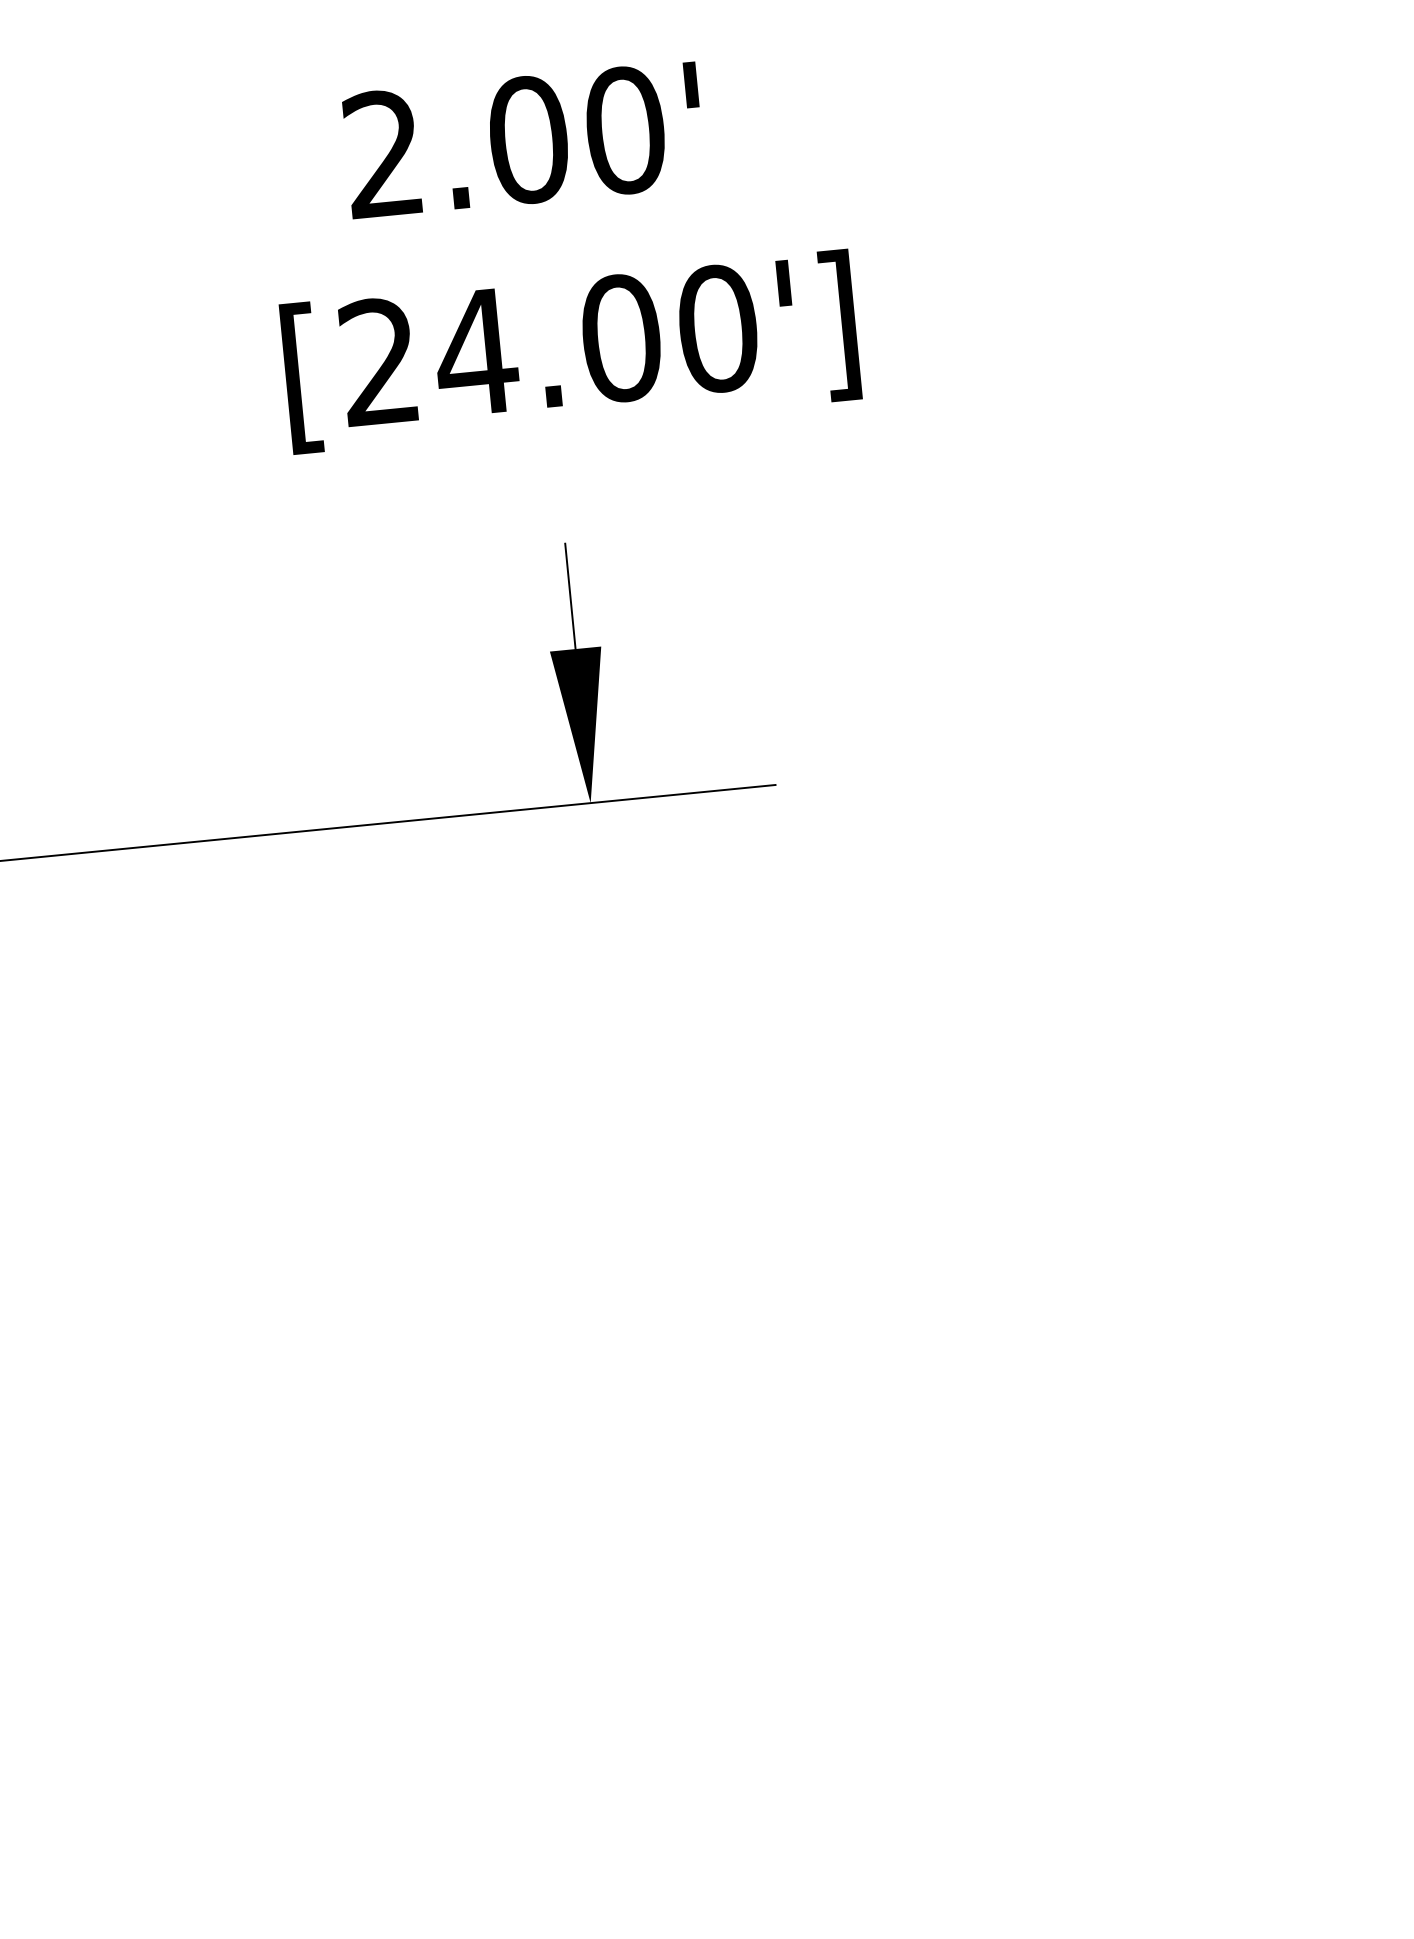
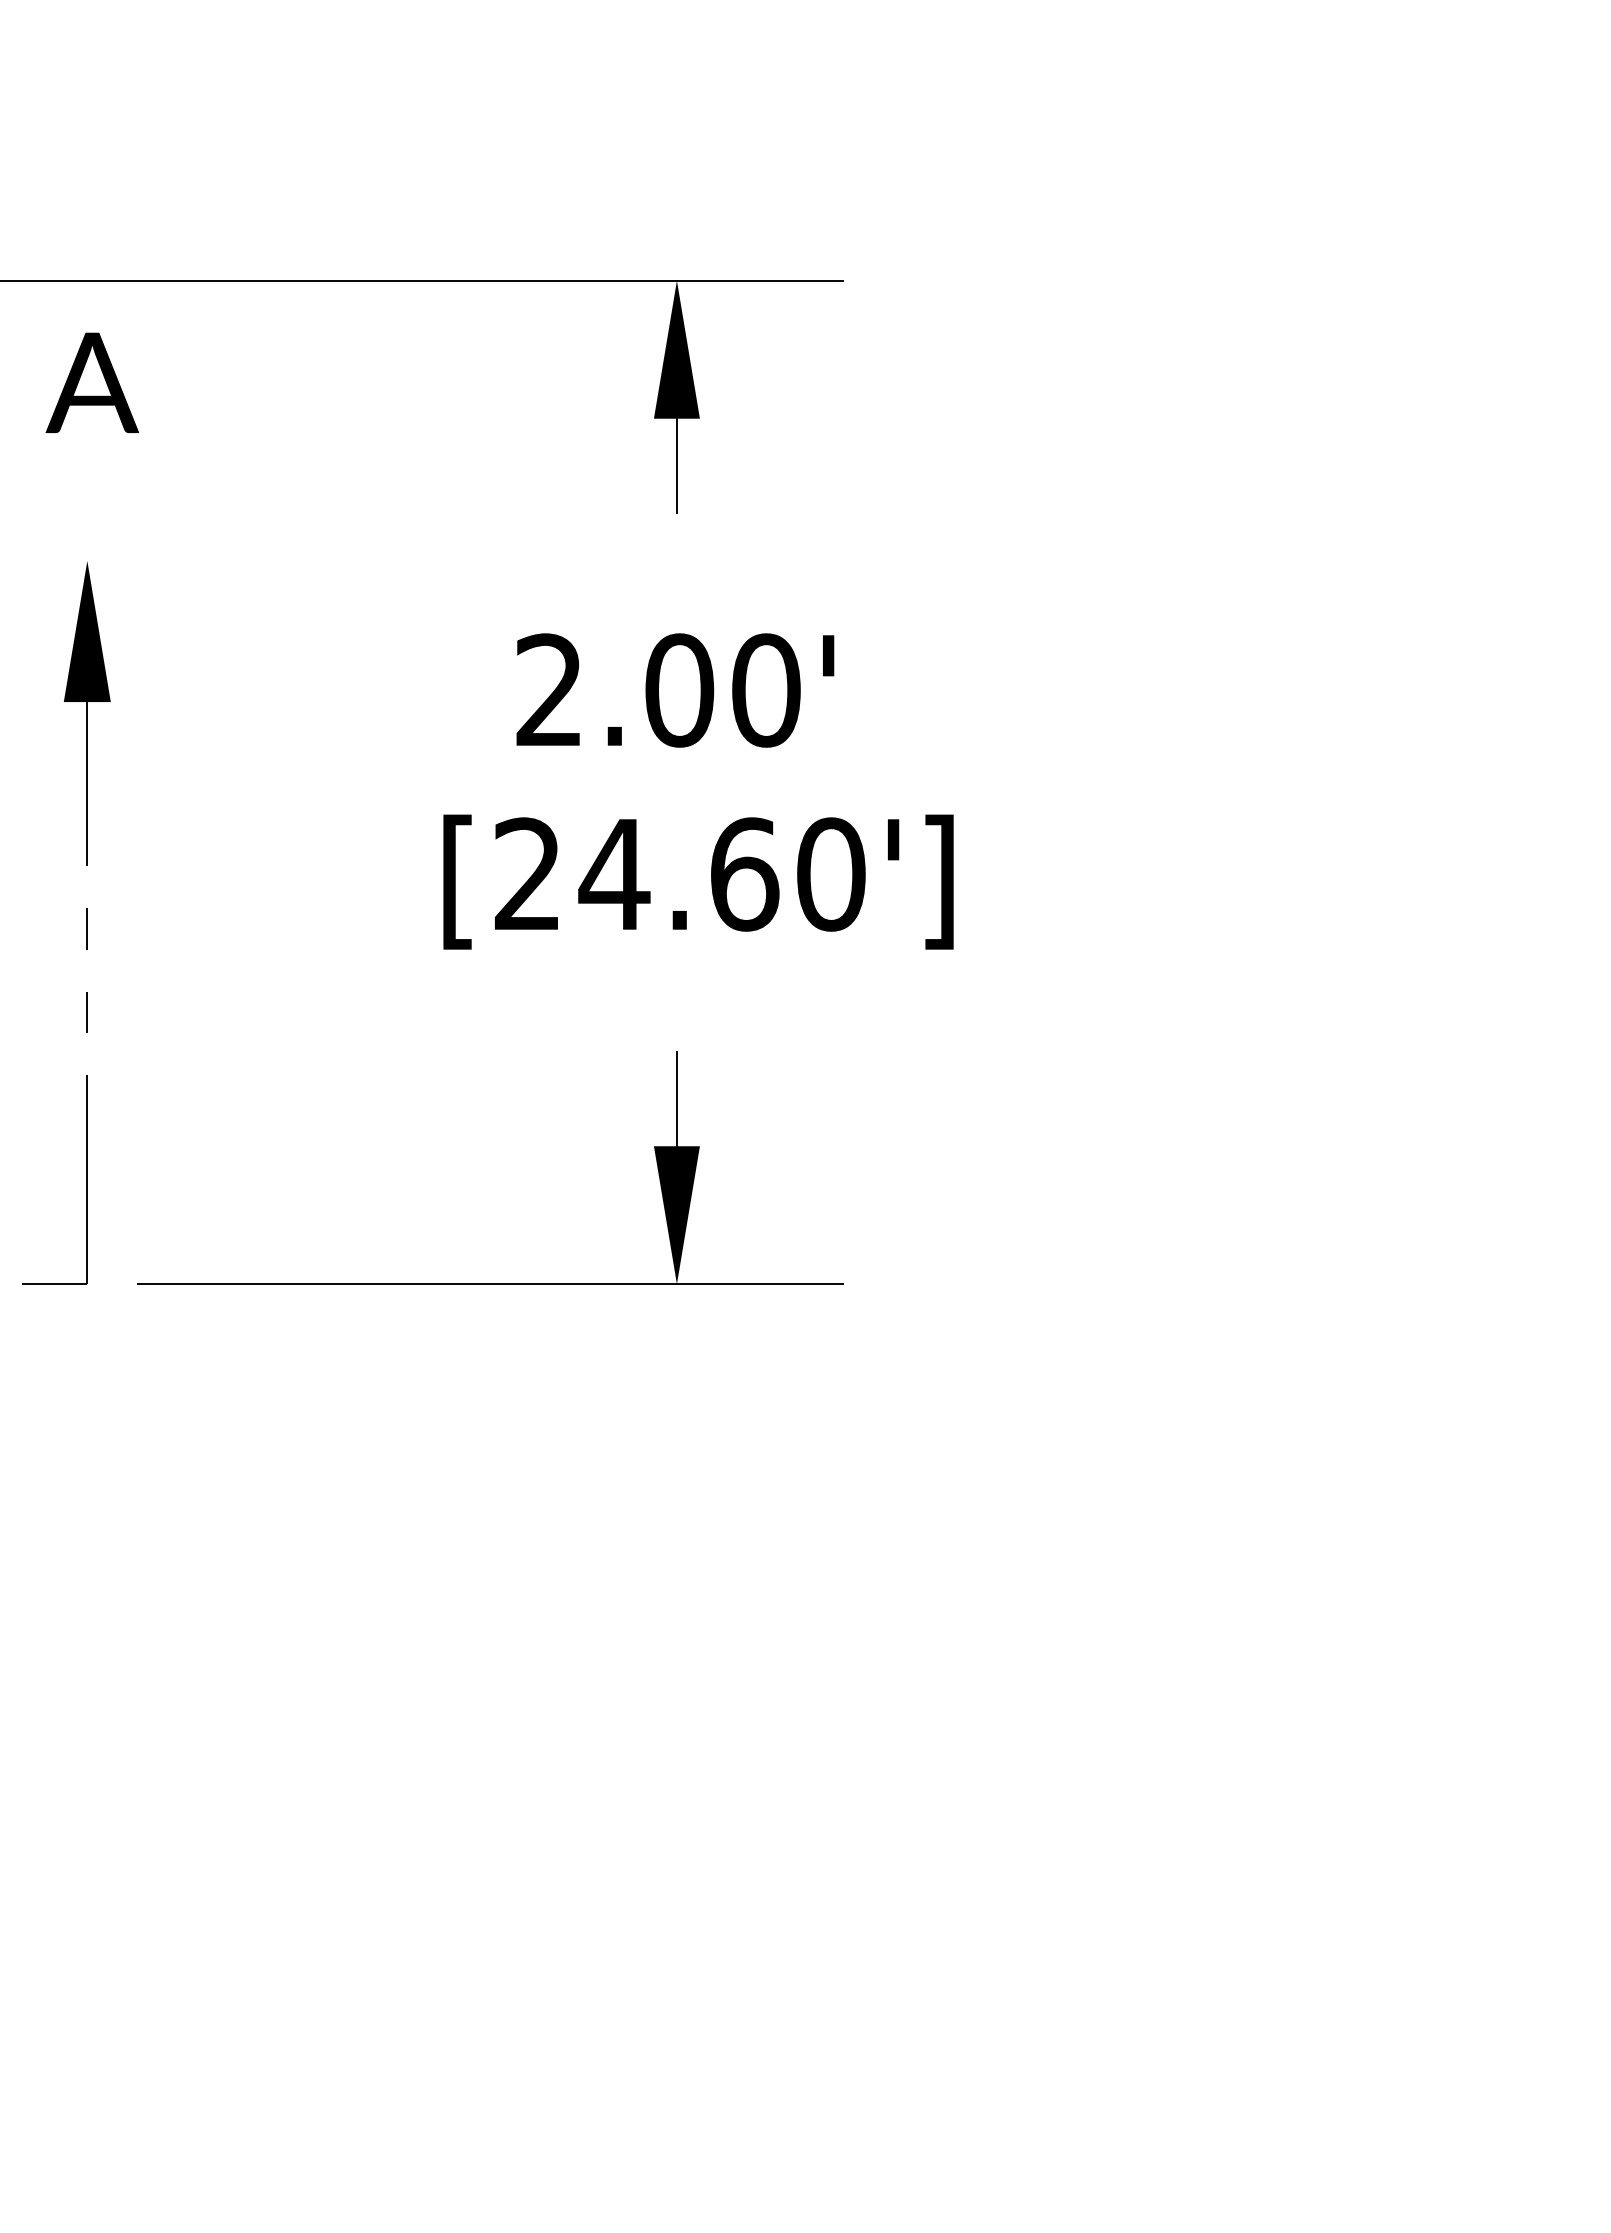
text: (621, 338) -> (744, 874), [24.00'] -> [24.60']

